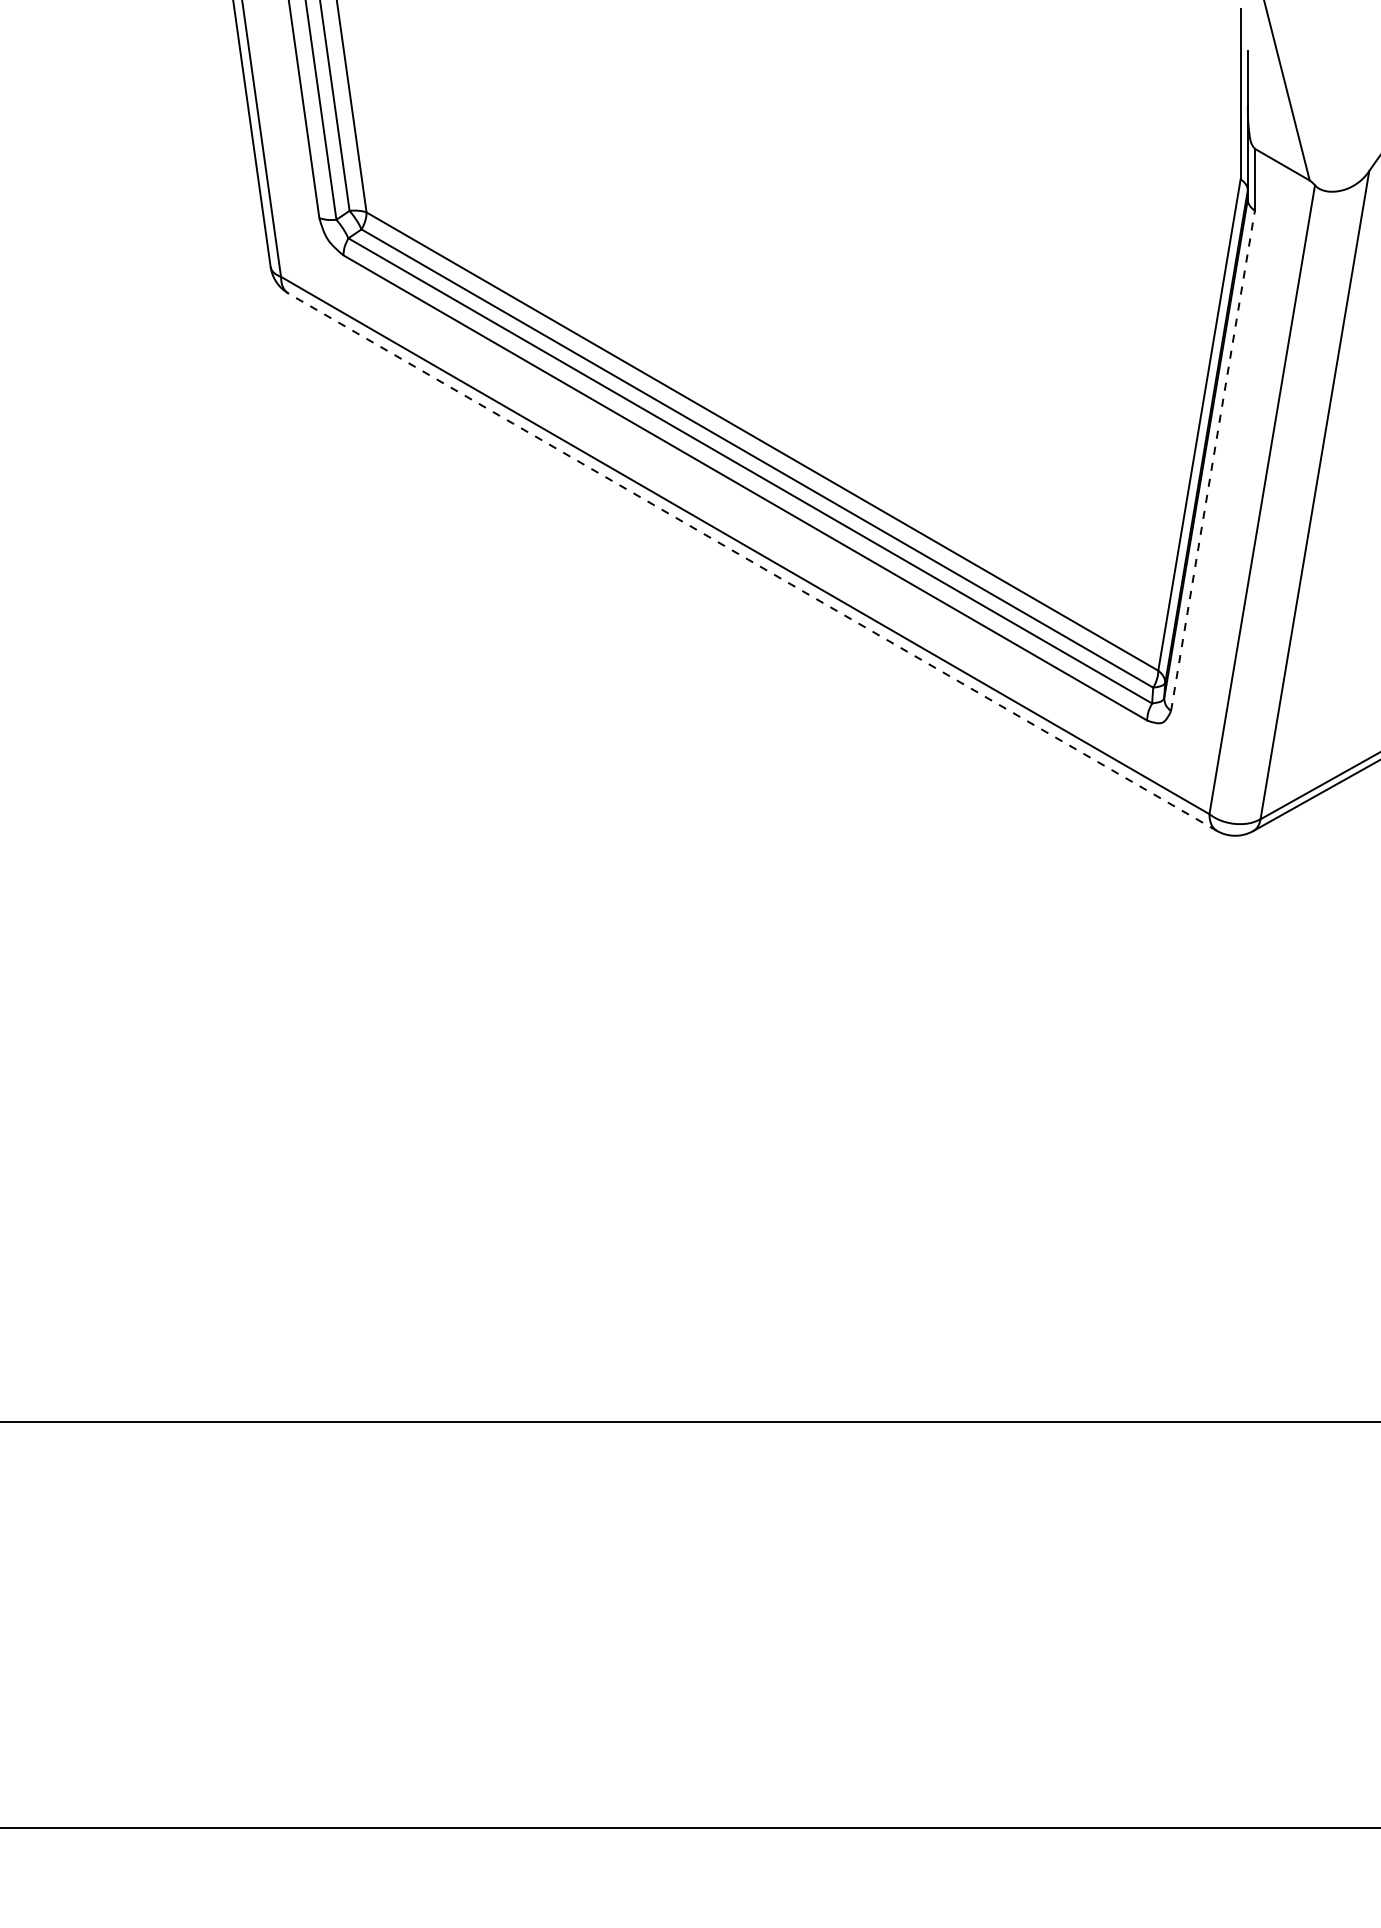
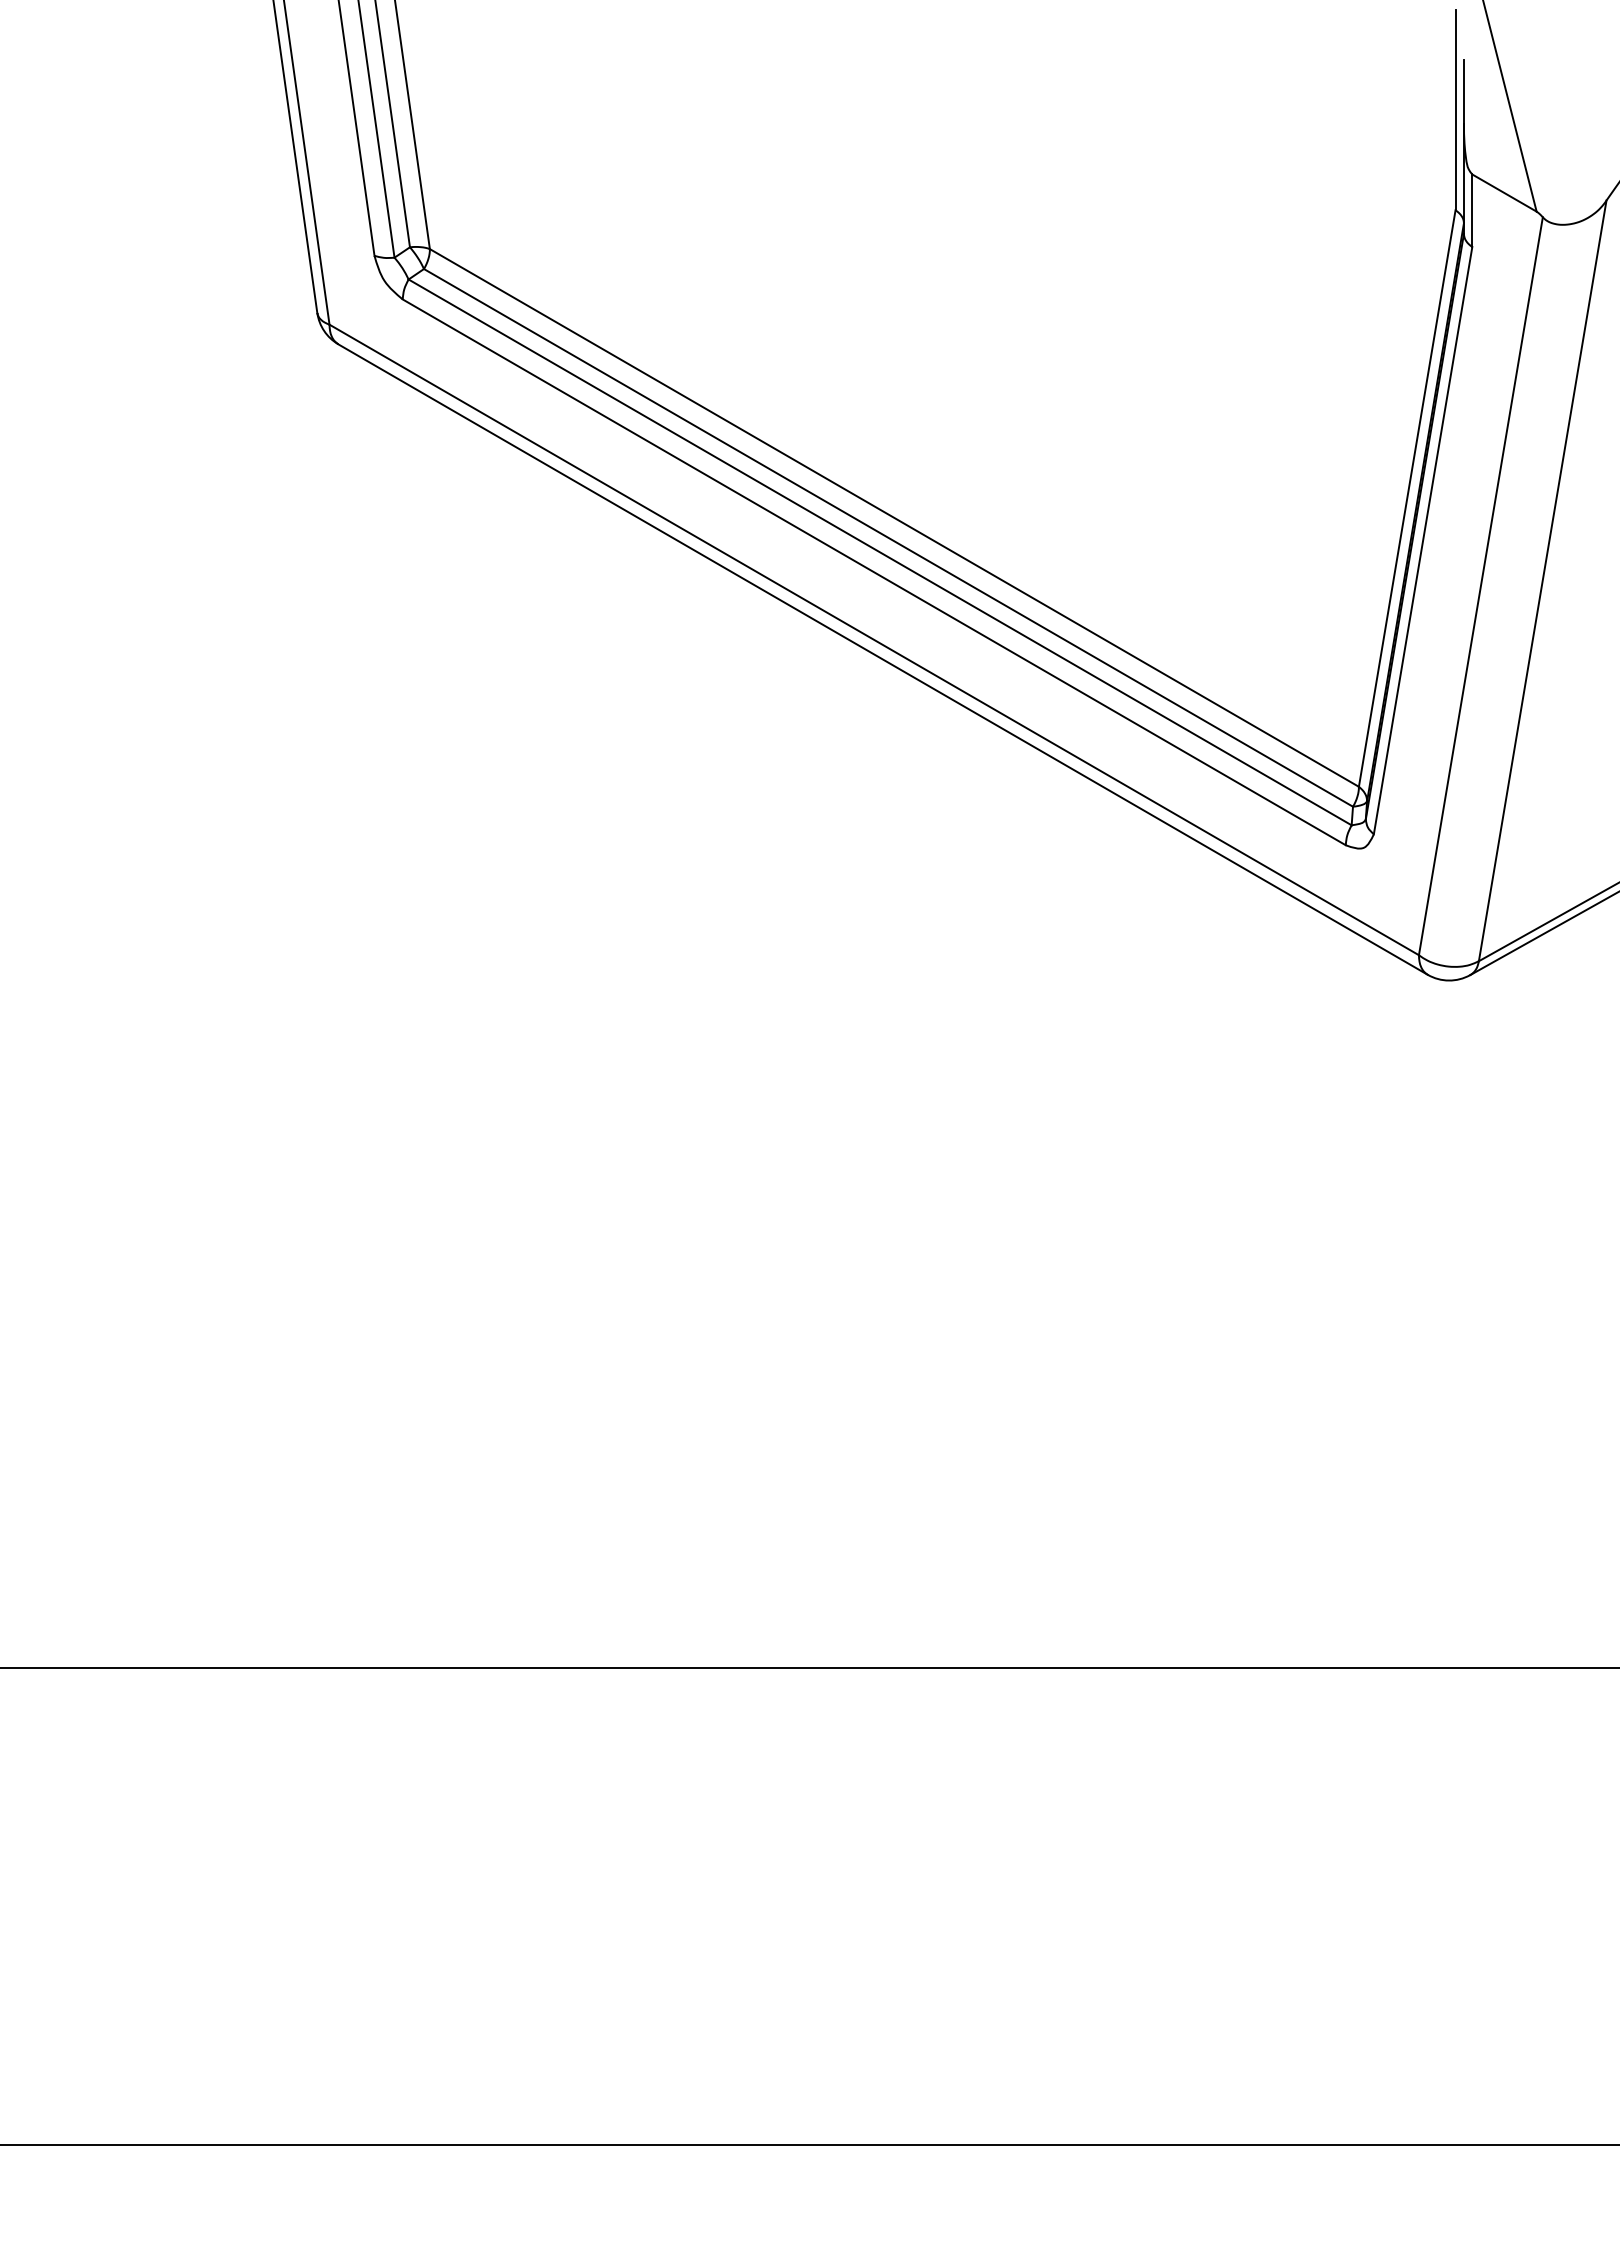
line: (1213, 460) -> (1423, 540), dashed -> solid
line: (752, 562) -> (882, 659), dashed -> solid

